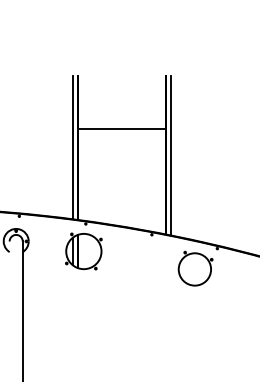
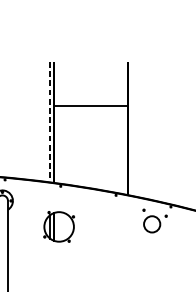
line: (72, 147) -> (49, 122), solid -> dashed
line: (170, 155) -> (131, 128), removed
part: (83, 251) -> (58, 226), moved
circle: (194, 269) -> (151, 224), size x0.6

